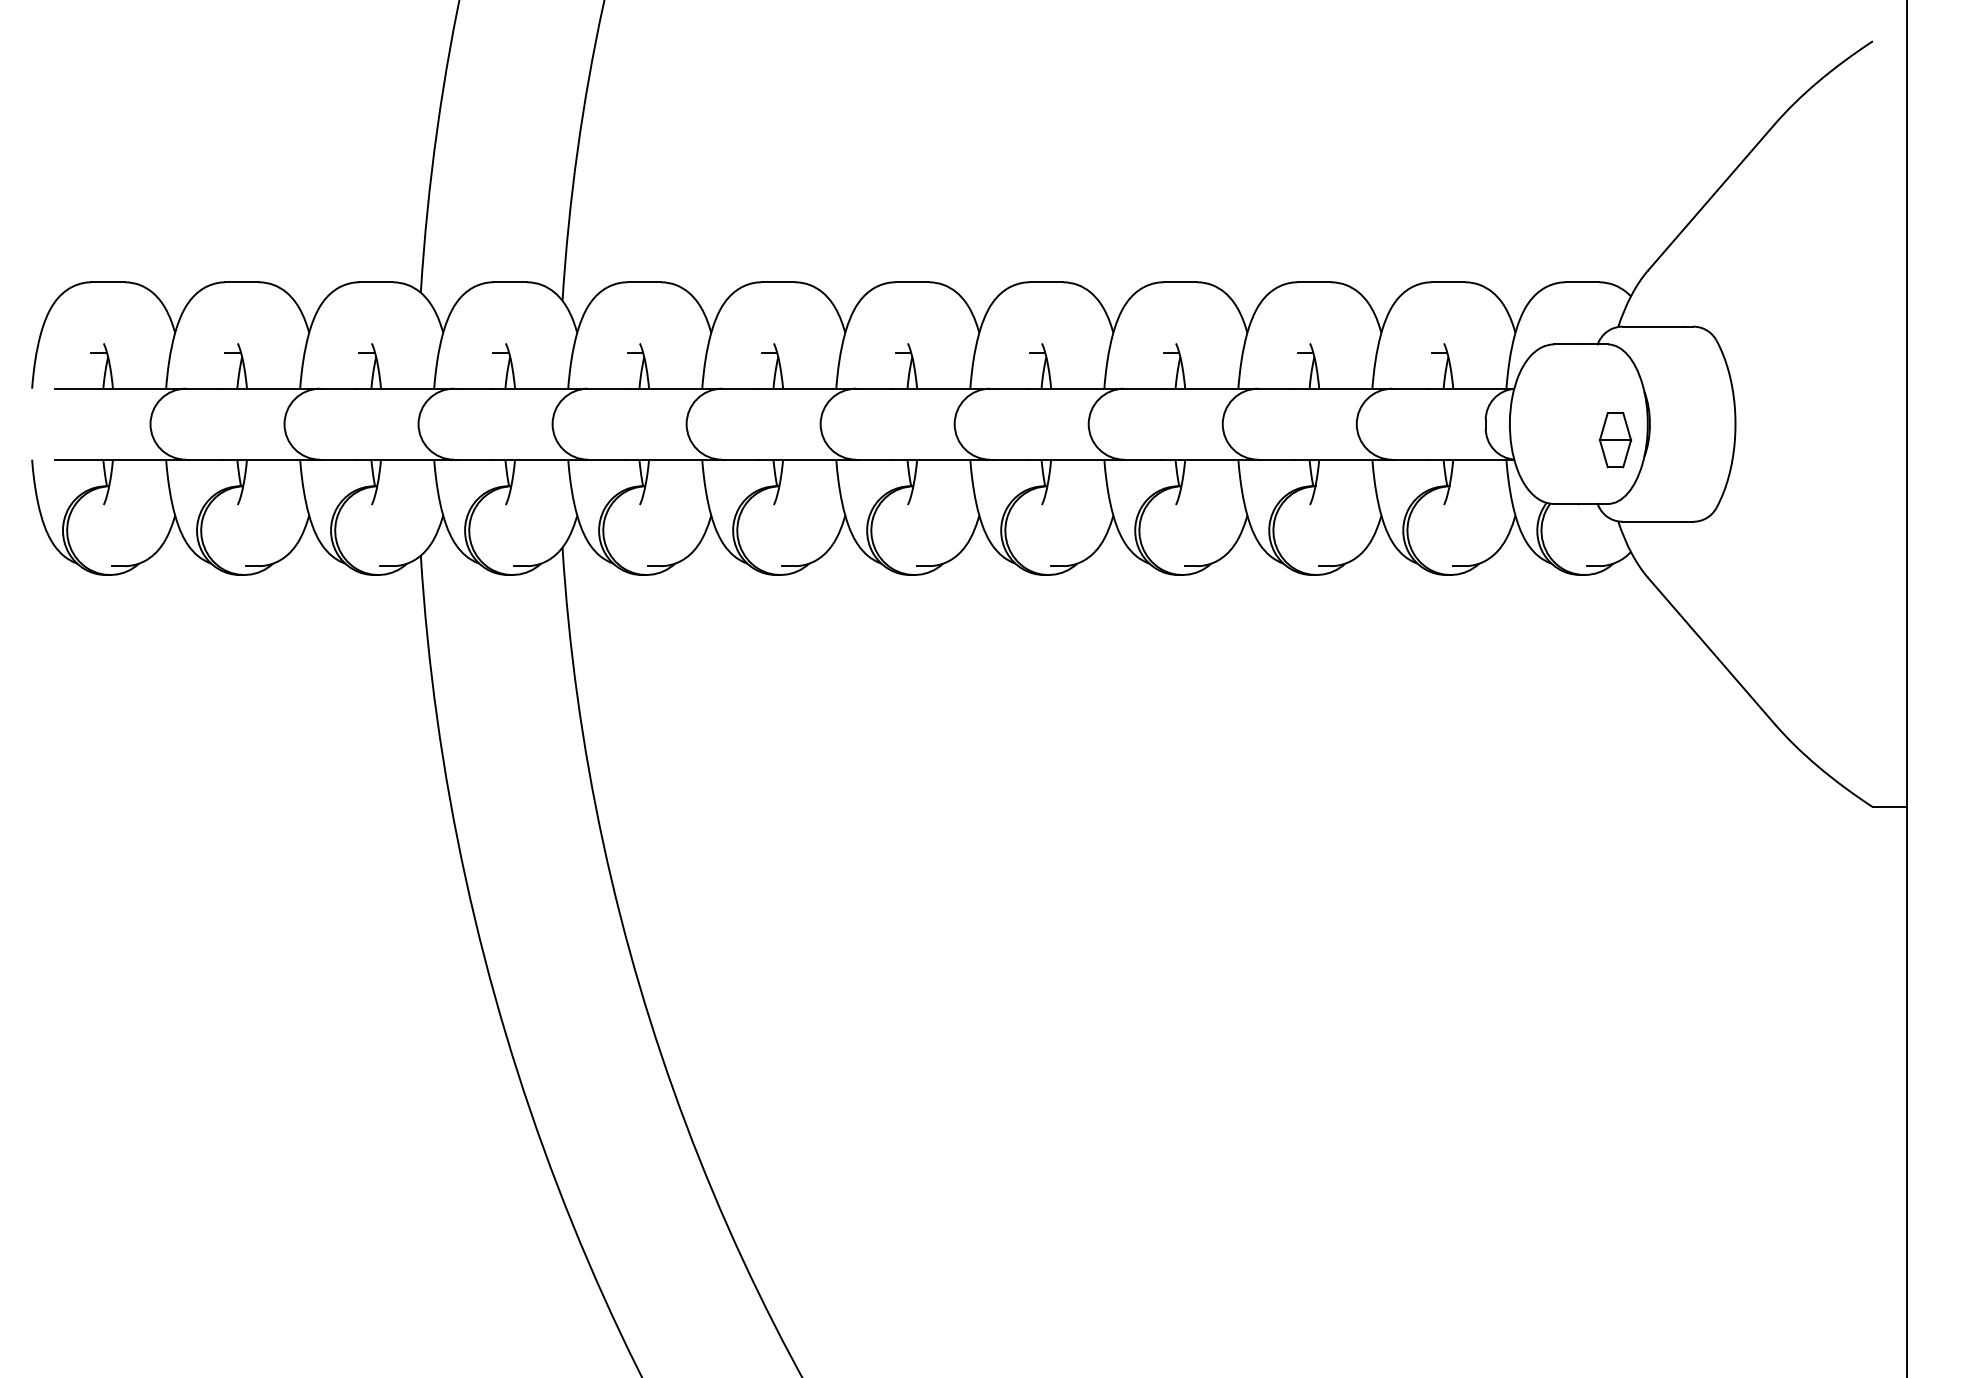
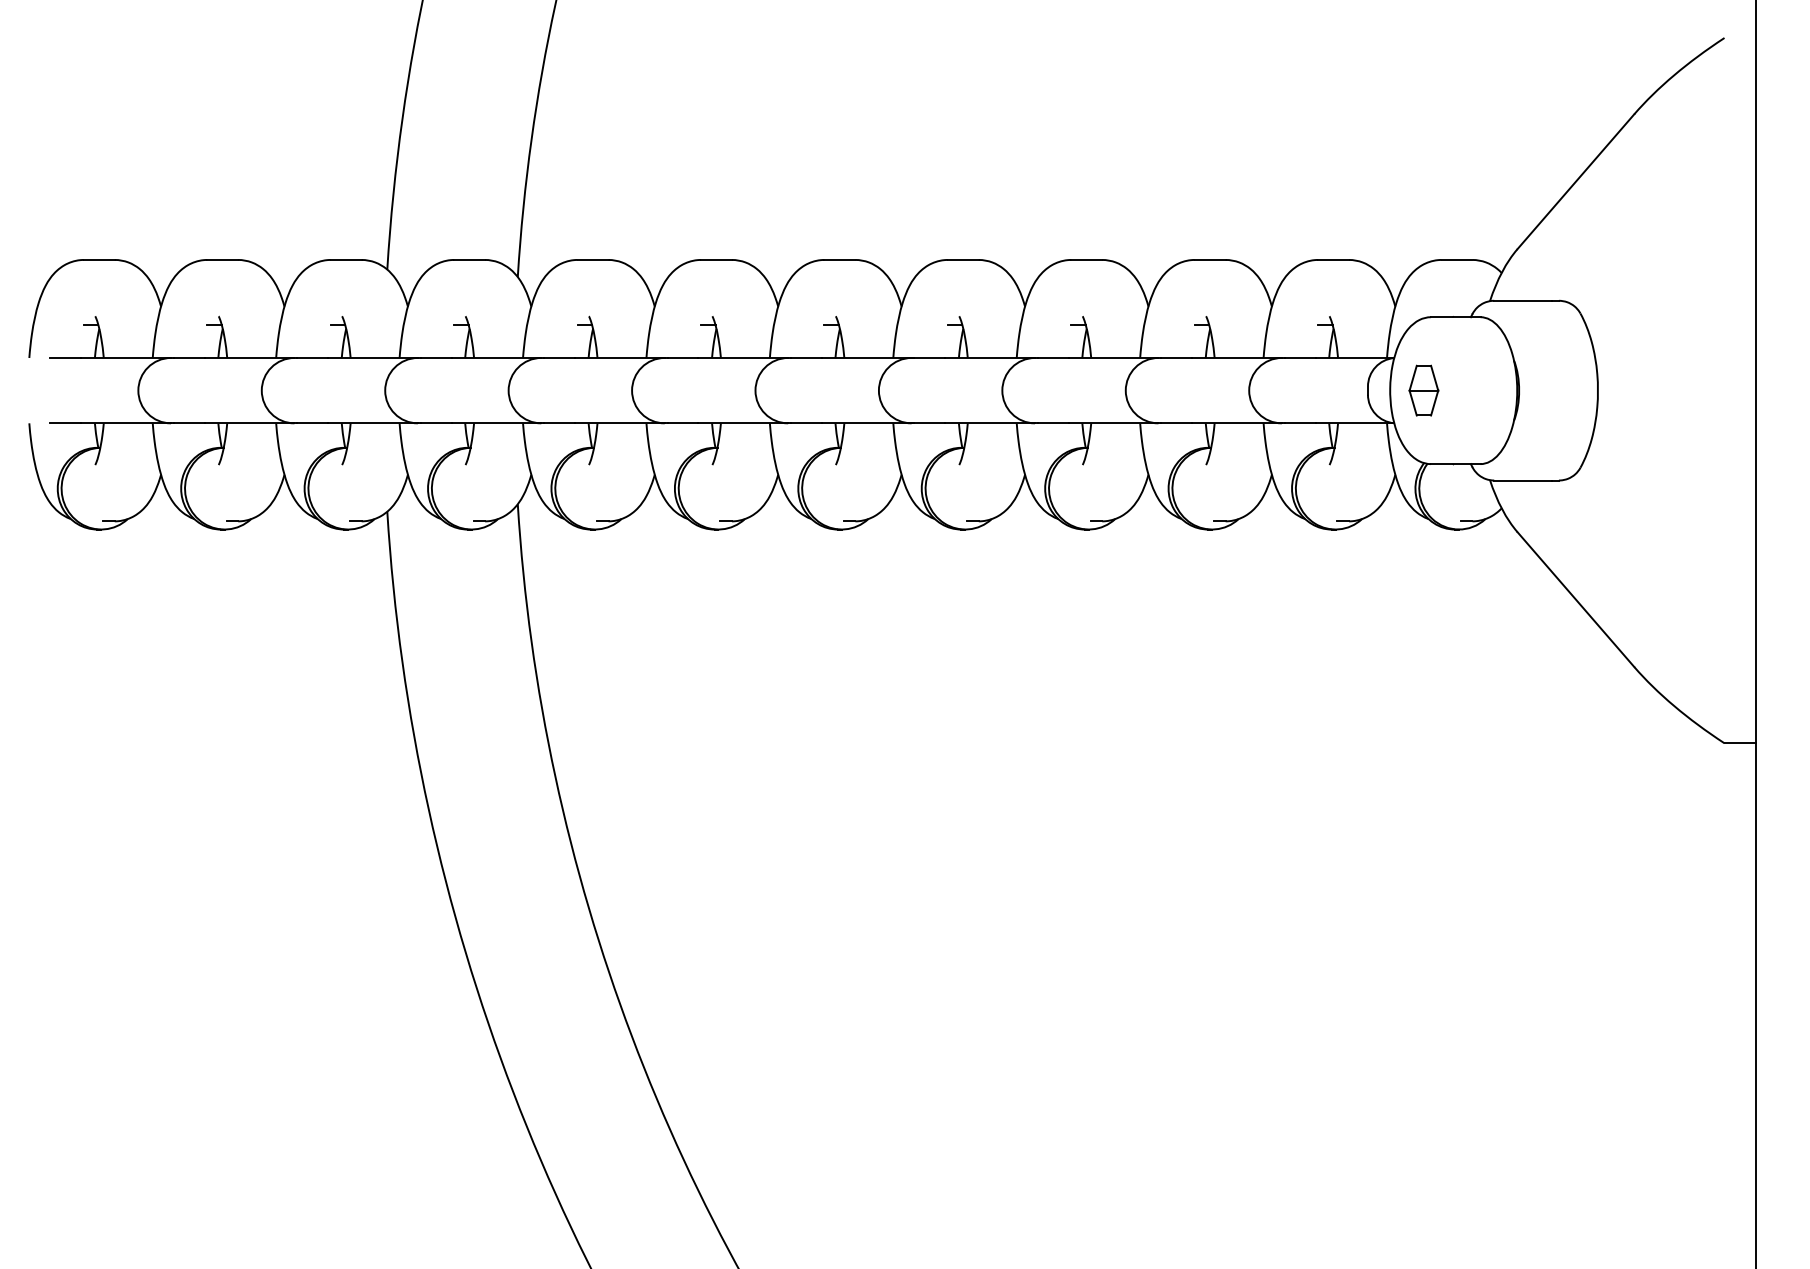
part: (1615, 440) -> (1423, 390), moved

